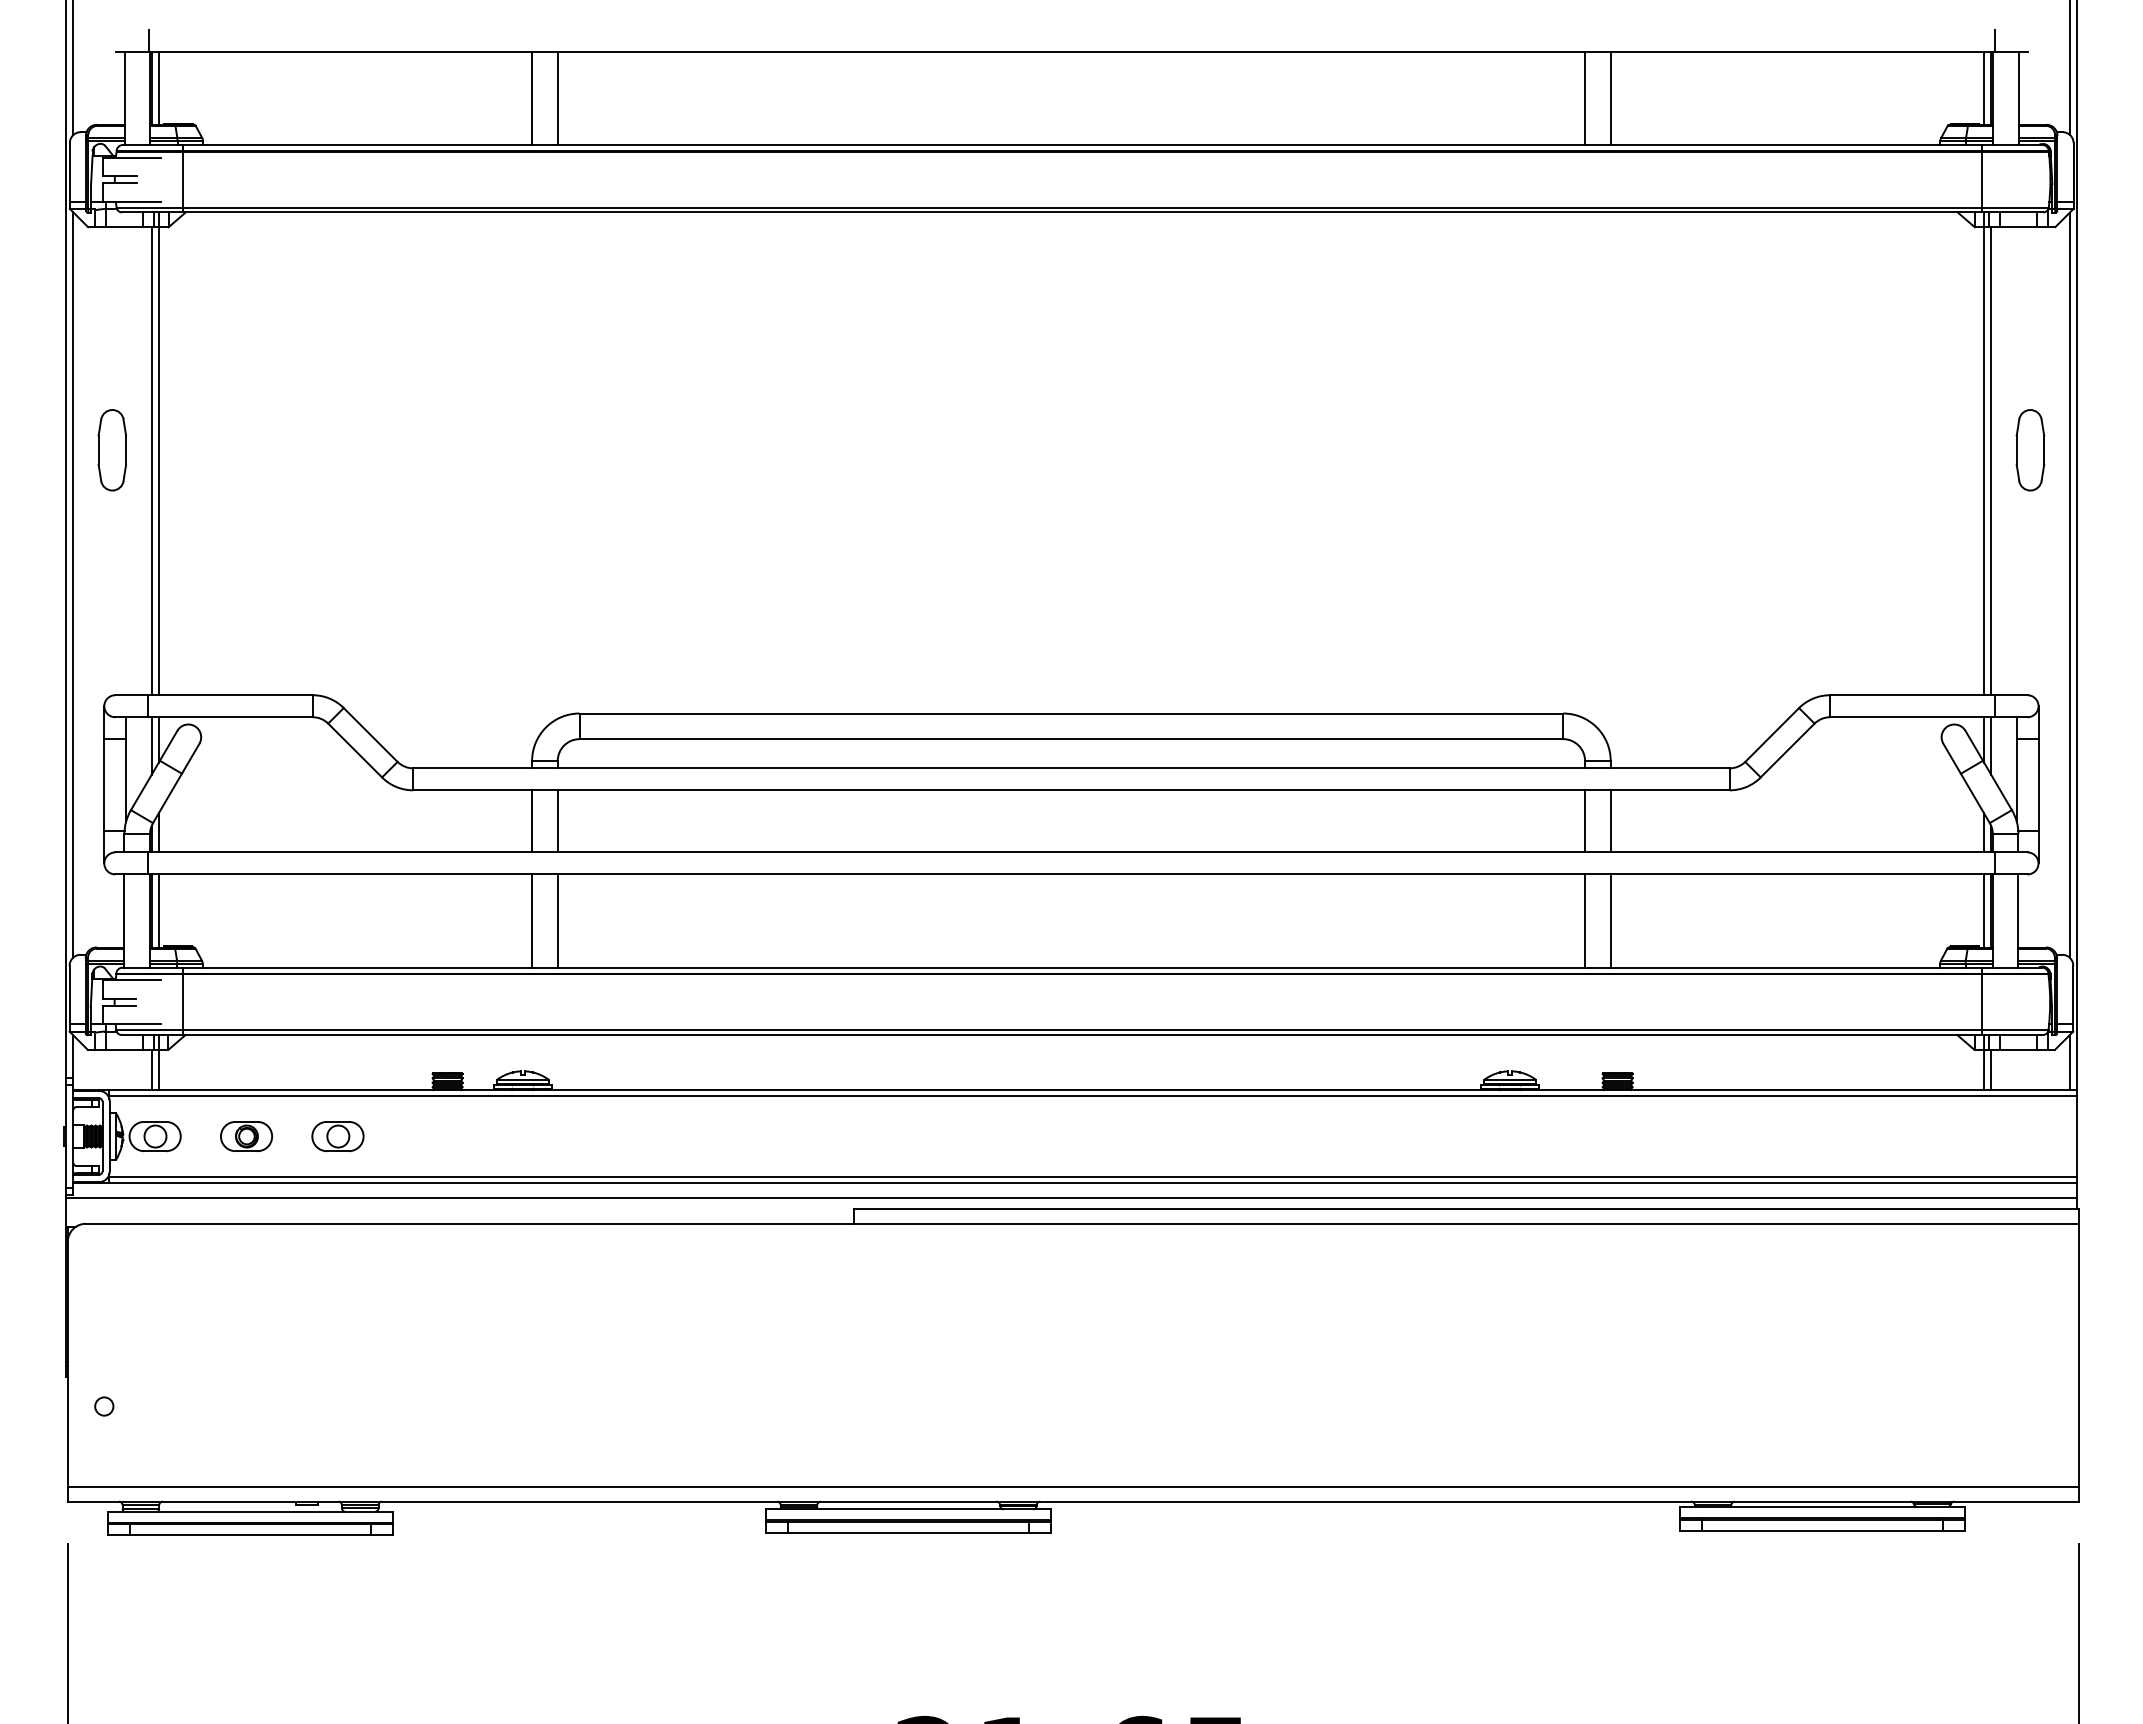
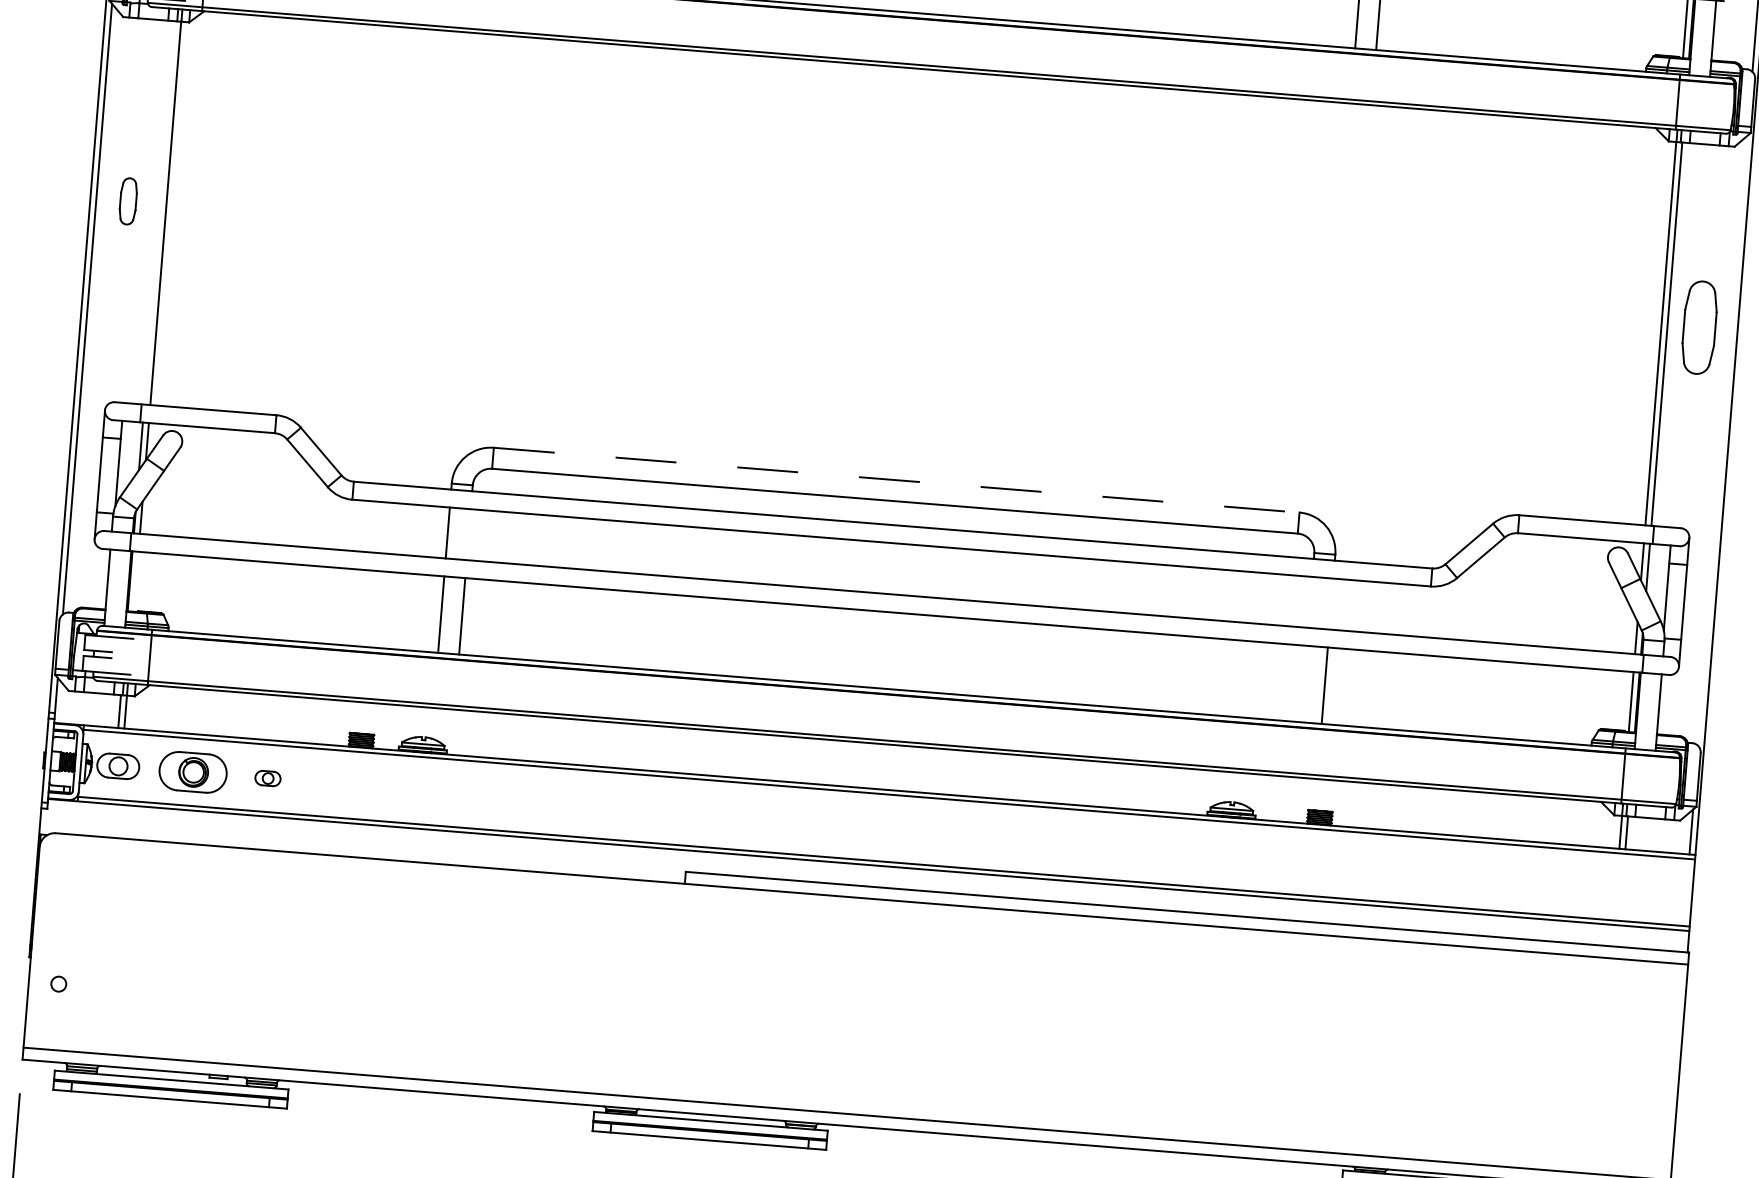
part: (111, 450) -> (127, 201), size x0.7
part: (2030, 450) -> (1699, 327), size x1.4
line: (151, 461) -> (159, 213), removed
line: (2069, 584) -> (1722, 440), removed
line: (1071, 713) -> (896, 480), solid -> dashed
line: (557, 821) -> (468, 534), removed
line: (1585, 821) -> (1310, 602), removed
line: (1610, 821) -> (1331, 604), removed
line: (158, 910) -> (135, 581), removed
line: (1585, 920) -> (1304, 683), removed
part: (246, 1136) -> (193, 772), size x1.6
part: (337, 1136) -> (267, 778), size x0.6
line: (1070, 1197) -> (864, 876), removed

